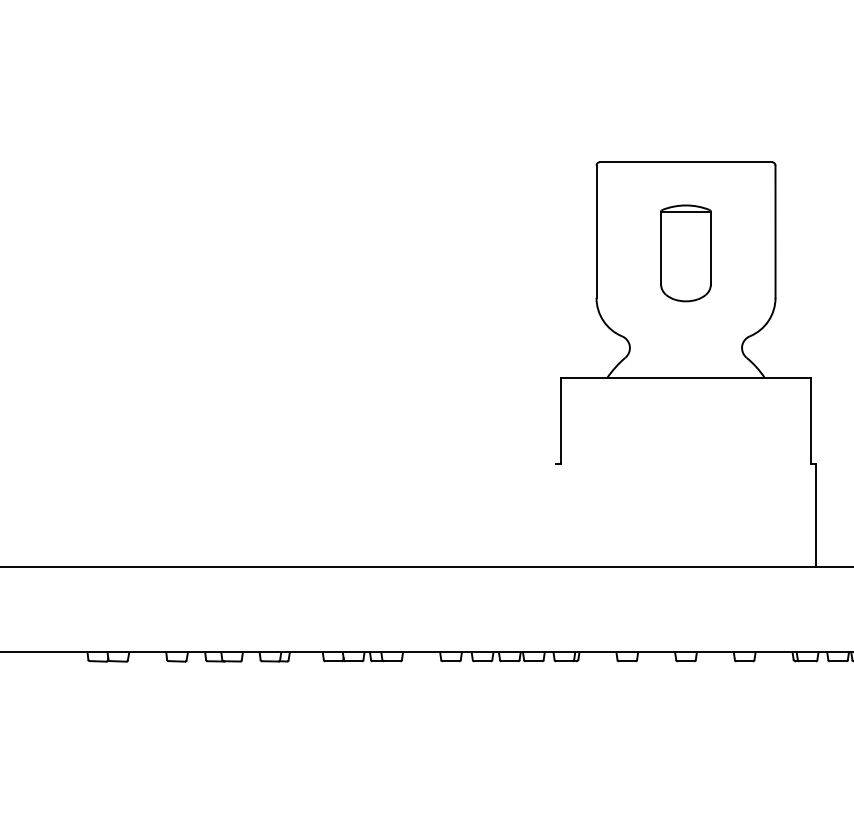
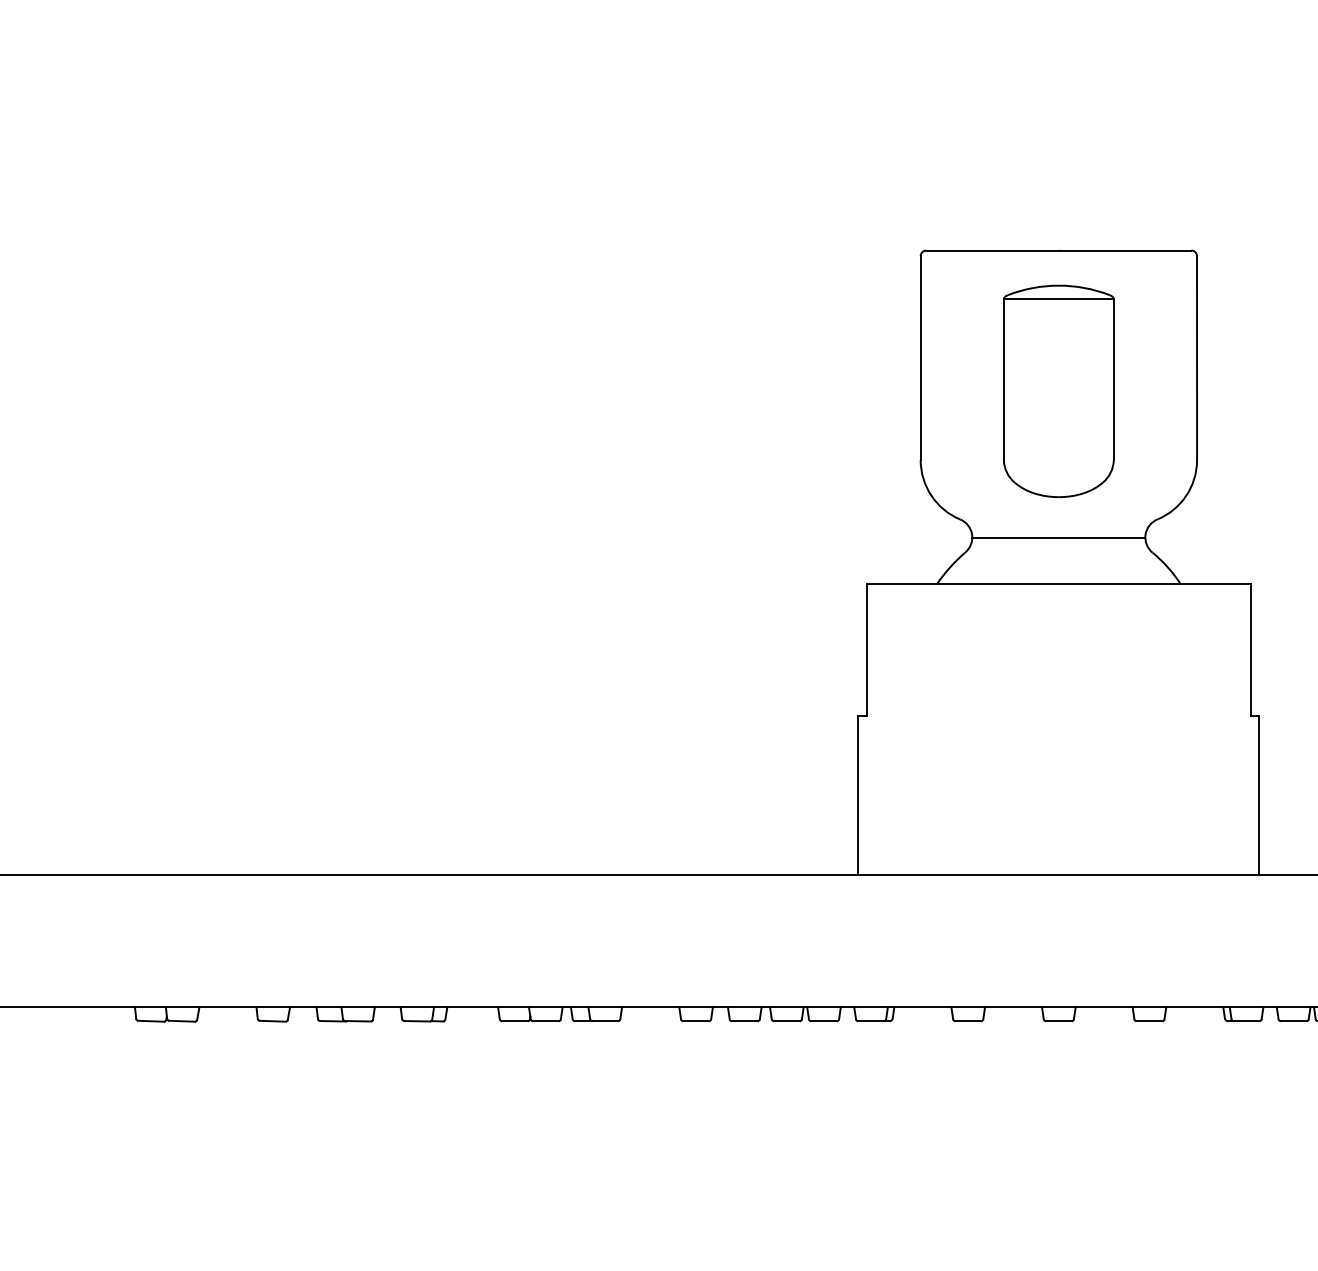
part: (685, 253) -> (1058, 391), size x1.43
line: (685, 348) -> (1058, 538), added
line: (556, 514) -> (858, 794), added

